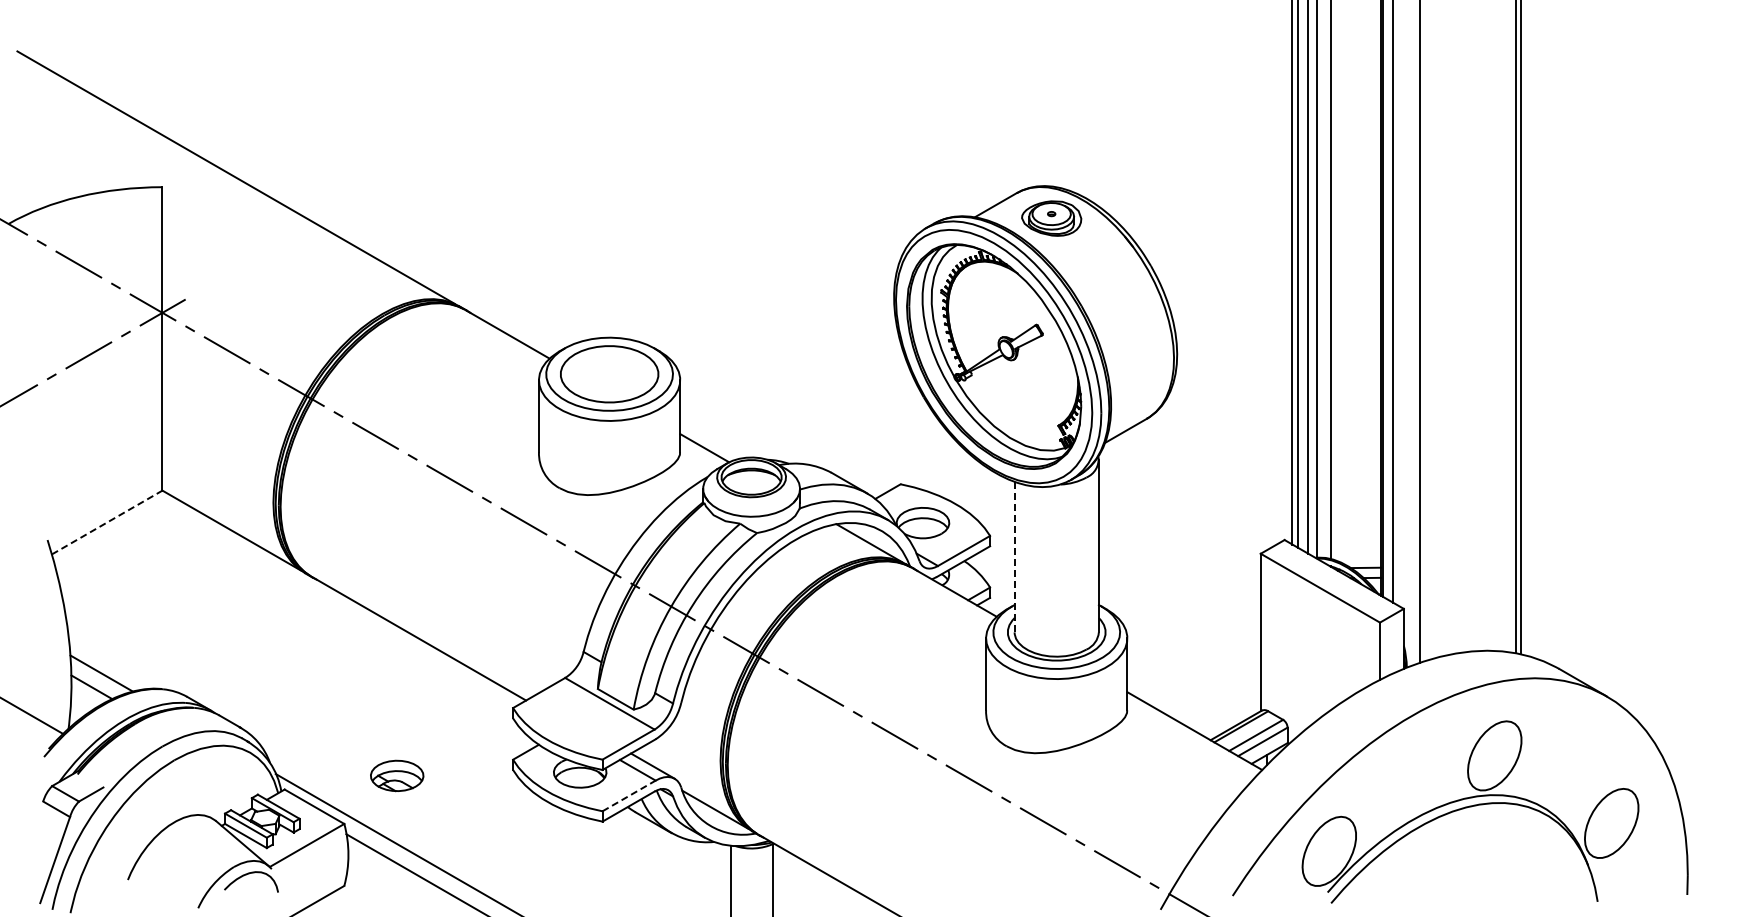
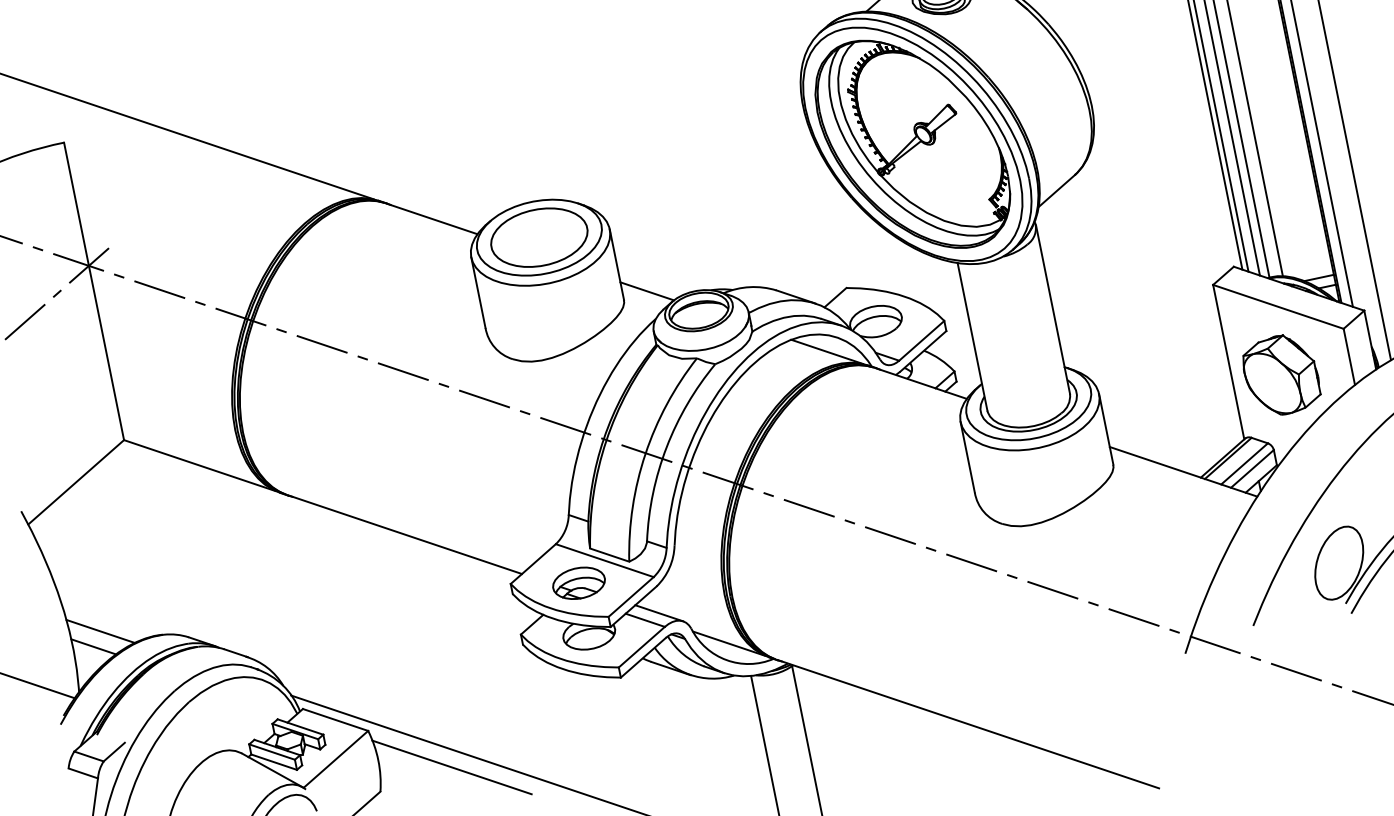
line: (107, 522) -> (76, 482), dashed -> solid
line: (1014, 557) -> (972, 337), dashed -> solid
part: (1309, 655) -> (1281, 375), added
part: (397, 775) -> (579, 582), moved
line: (629, 795) -> (642, 646), dashed -> solid

